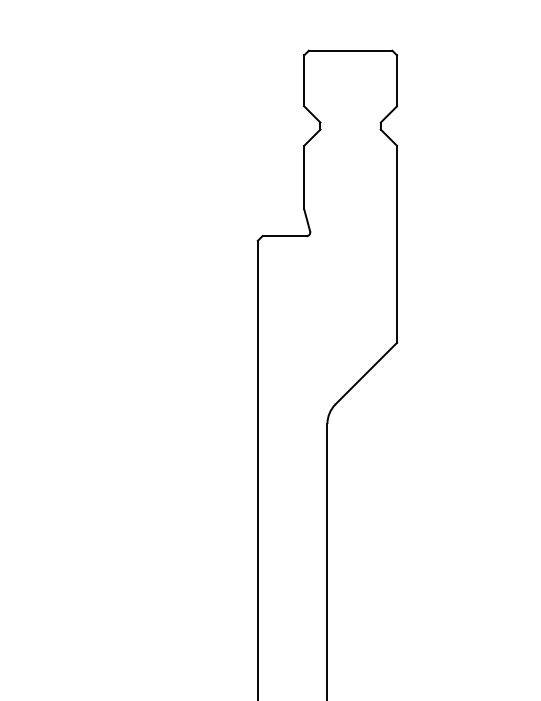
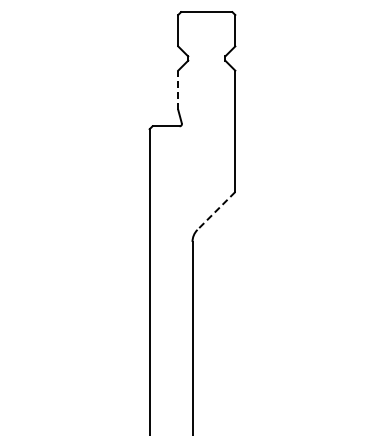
line: (304, 177) -> (178, 90), solid -> dashed
line: (366, 372) -> (216, 210), solid -> dashed

